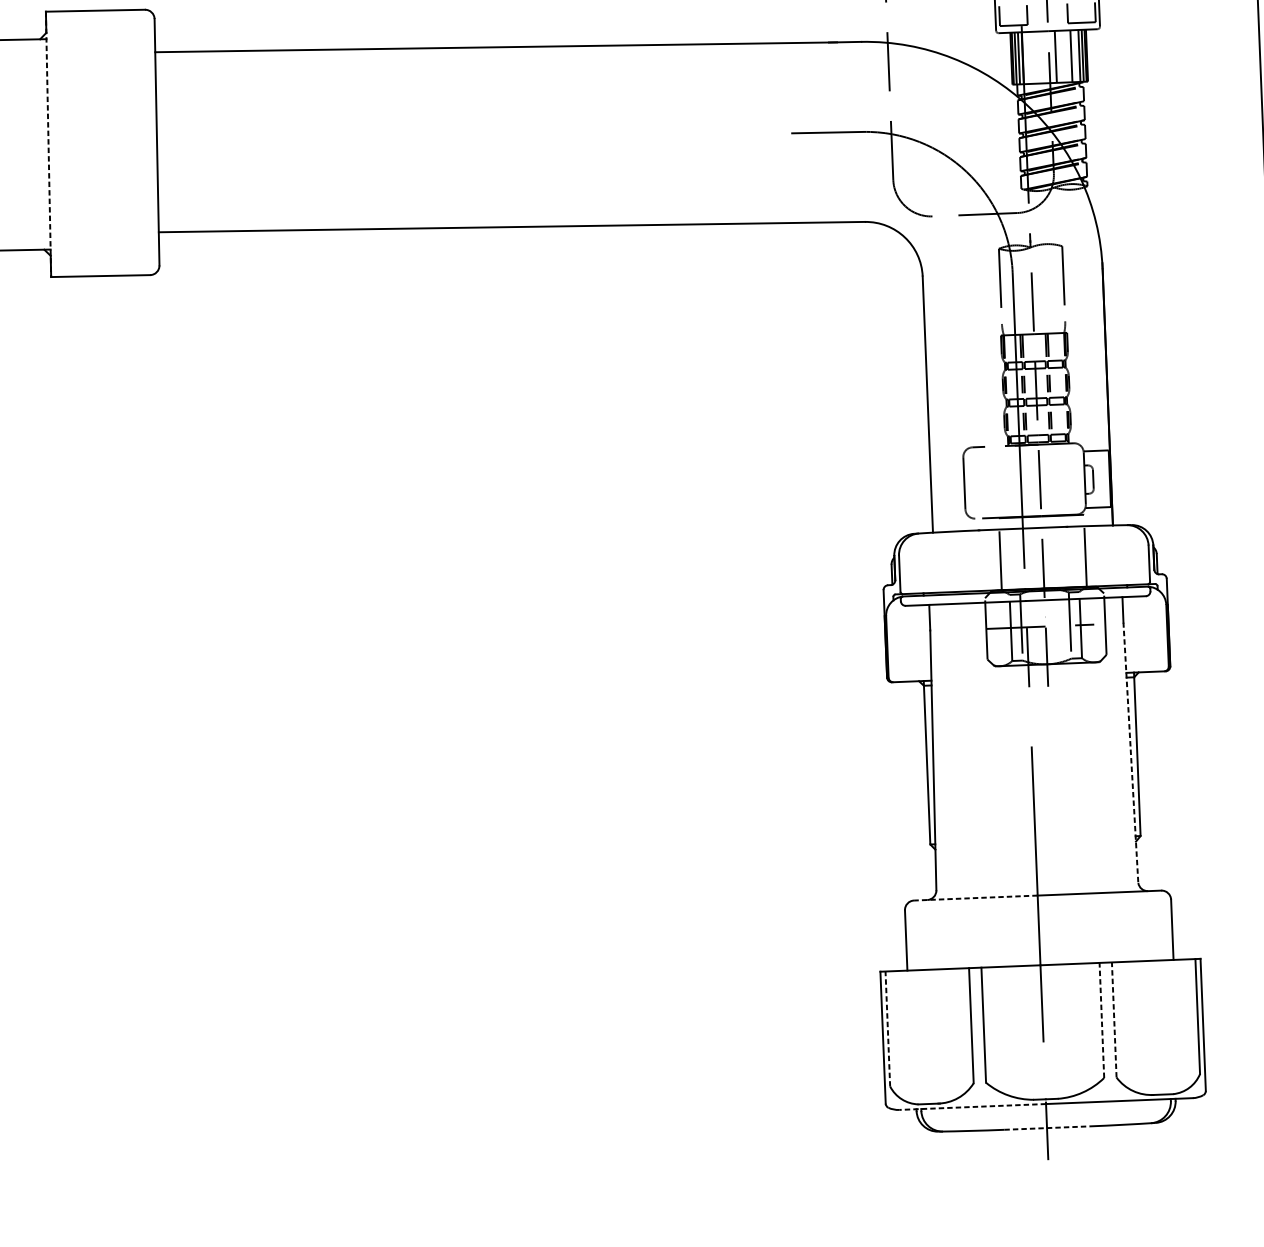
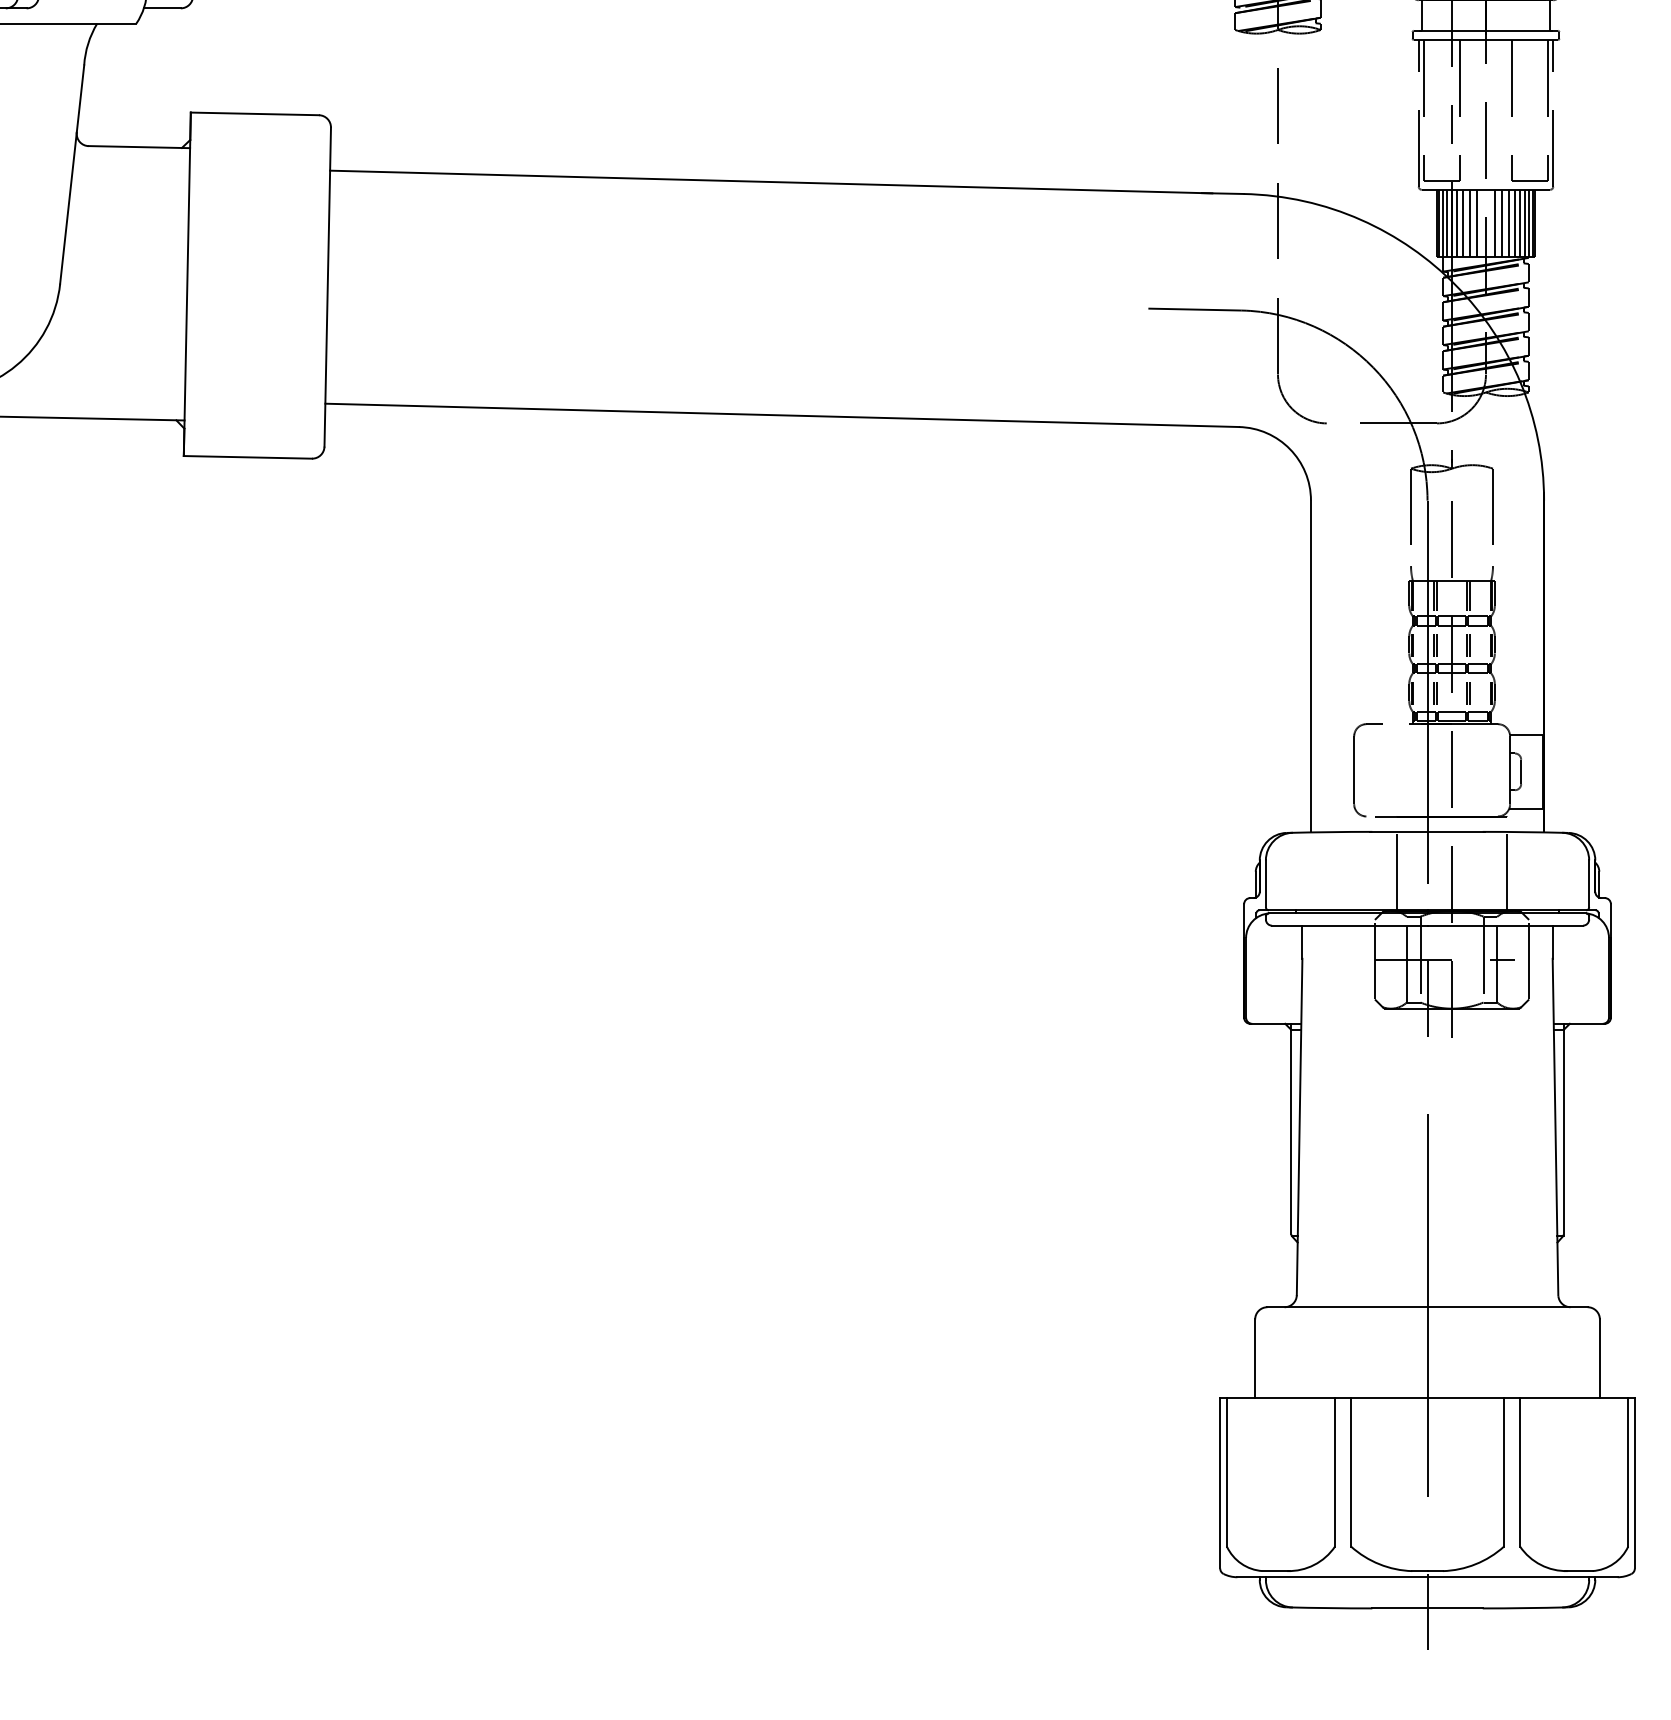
line: (1061, 56) -> (1501, 223), added
line: (1066, 56) -> (1508, 223), added
line: (1075, 56) -> (1520, 223), added
line: (1031, 57) -> (1463, 223), added
line: (1037, 57) -> (1470, 223), added
line: (1042, 57) -> (1477, 223), added
line: (1027, 58) -> (1457, 223), added
line: (48, 144) -> (187, 284), dashed -> solid
line: (1130, 752) -> (1555, 1126), dashed -> solid
line: (975, 898) -> (1346, 1307), dashed -> solid
line: (1102, 1020) -> (1504, 1472), dashed -> solid
line: (1114, 1020) -> (1520, 1472), dashed -> solid
line: (887, 1029) -> (1226, 1472), dashed -> solid
line: (971, 1107) -> (1331, 1577), dashed -> solid
line: (1047, 1128) -> (1428, 1608), dashed -> solid

